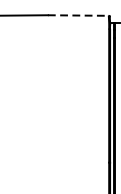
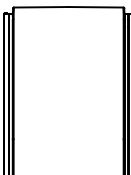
line: (78, 15) -> (96, 7), dashed -> solid

